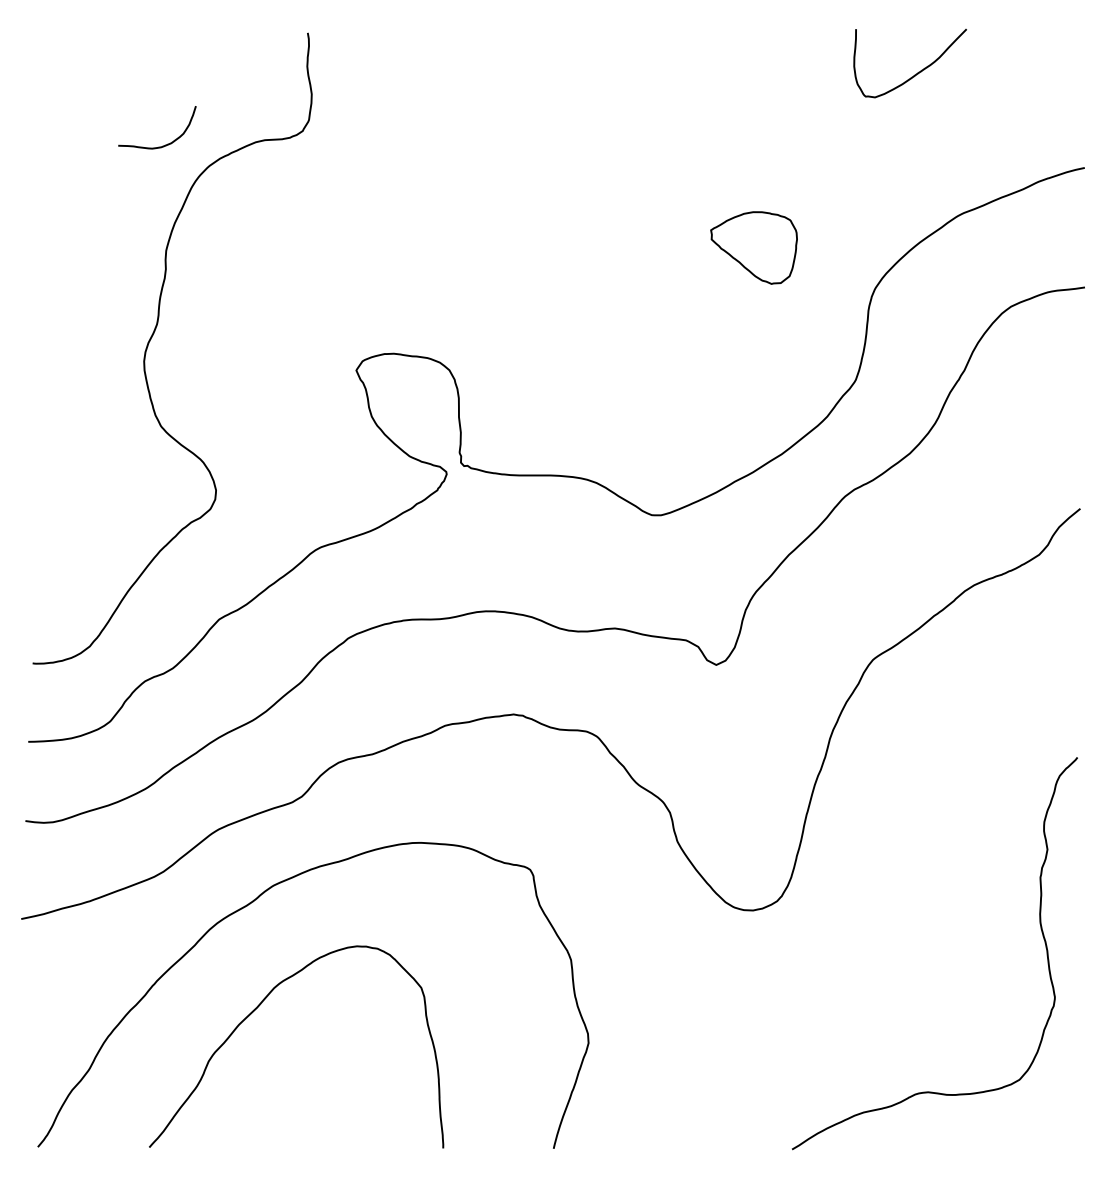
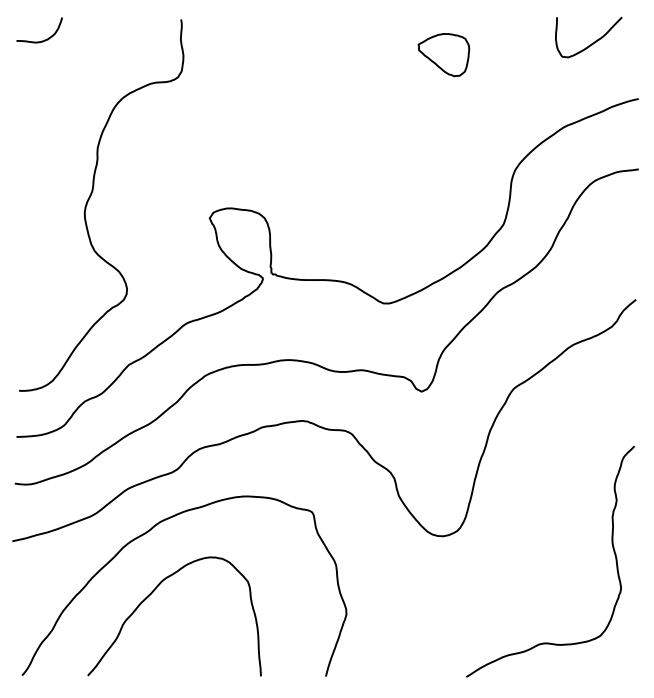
curve: (916, 72) -> (592, 42), moved
curve: (160, 145) -> (41, 40), moved
part: (753, 248) -> (443, 55), moved

